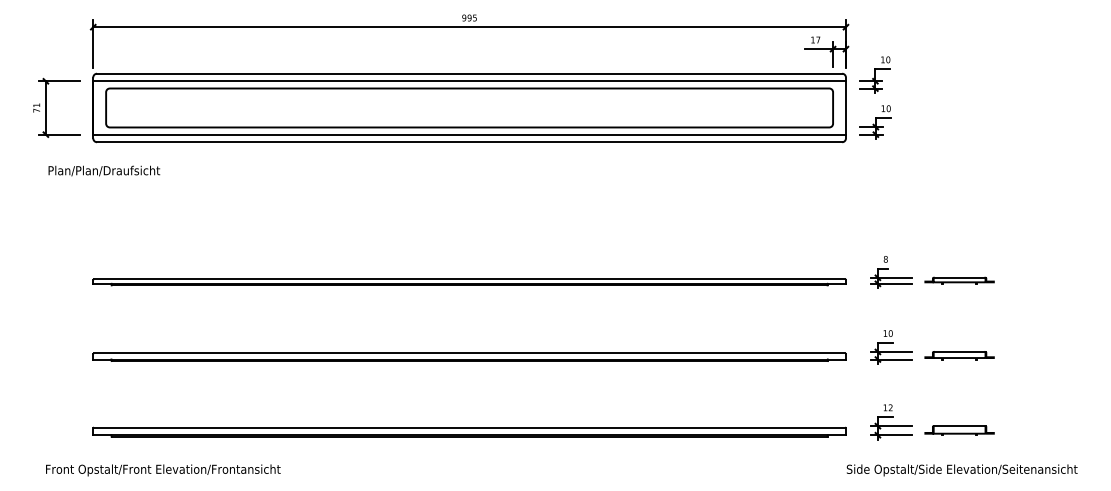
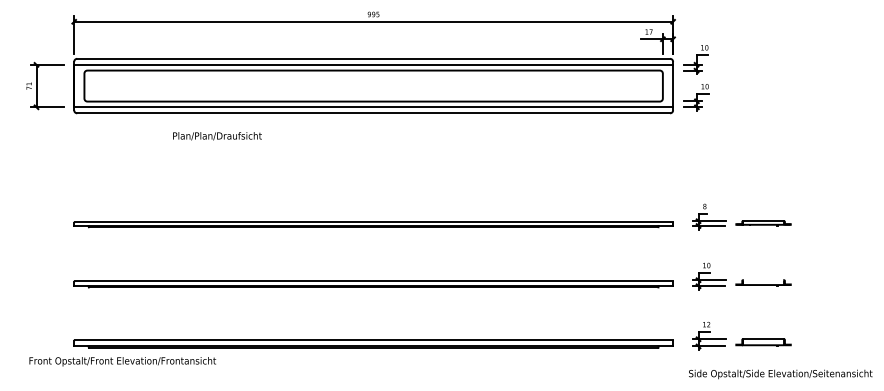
text: (104, 170) -> (217, 135), moved
line: (959, 351) -> (763, 279), removed
text: (163, 470) -> (122, 361), moved
text: (961, 470) -> (780, 374), moved

